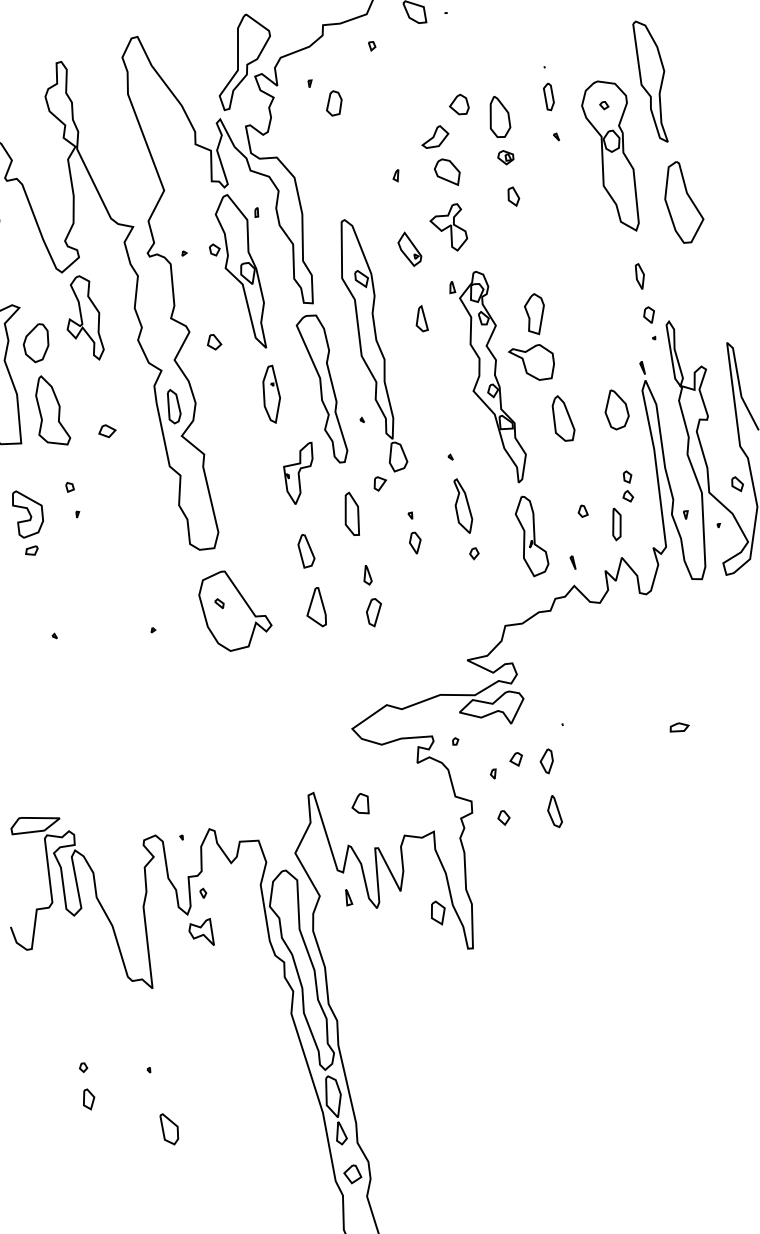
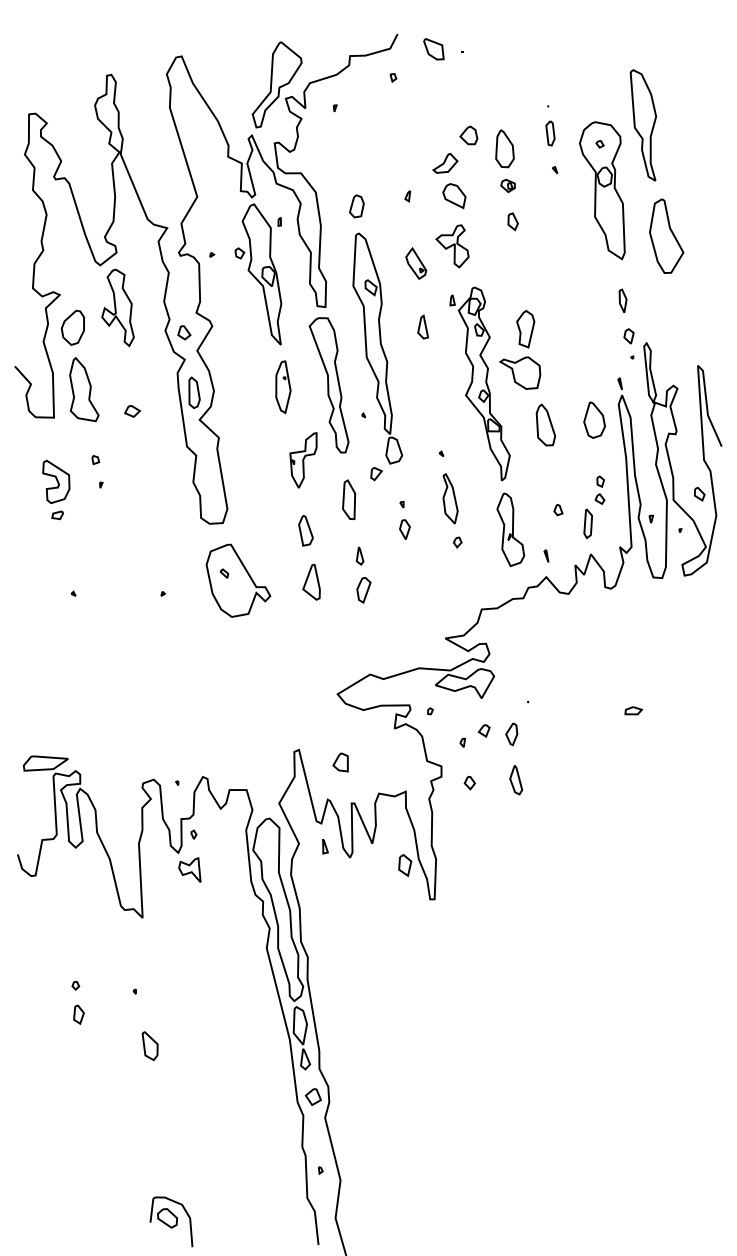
part: (333, 103) -> (356, 206), moved
part: (214, 341) -> (184, 332), moved

